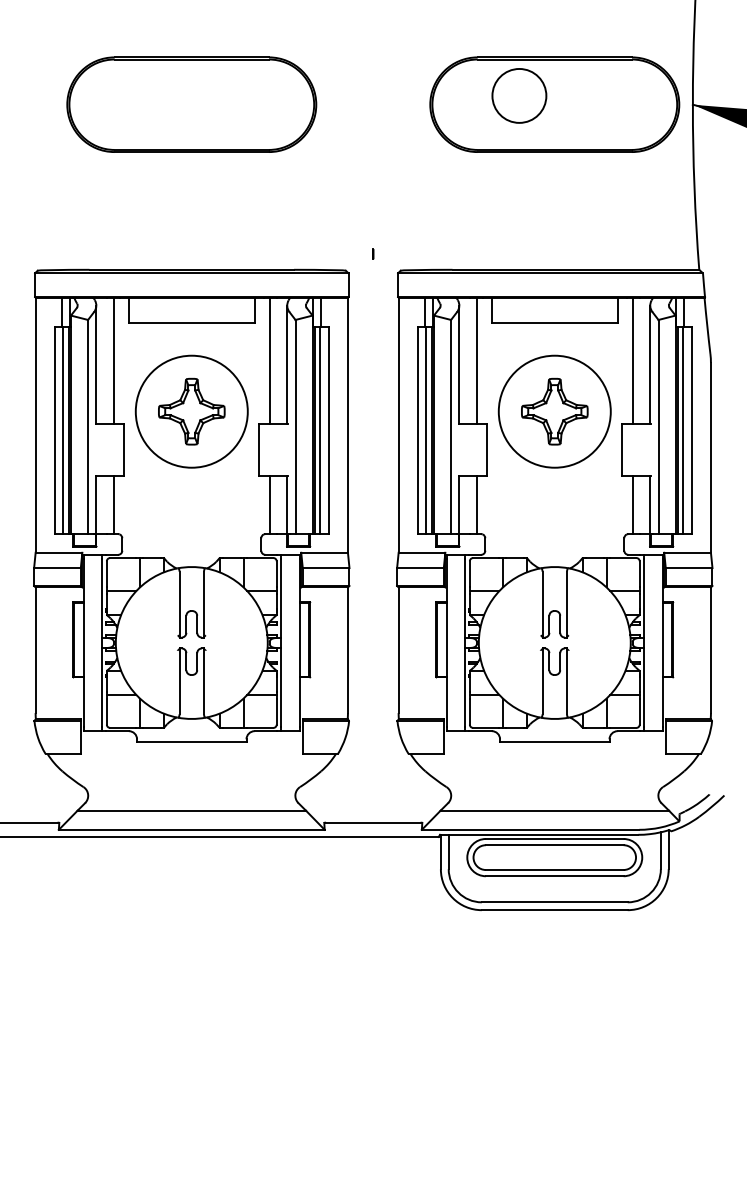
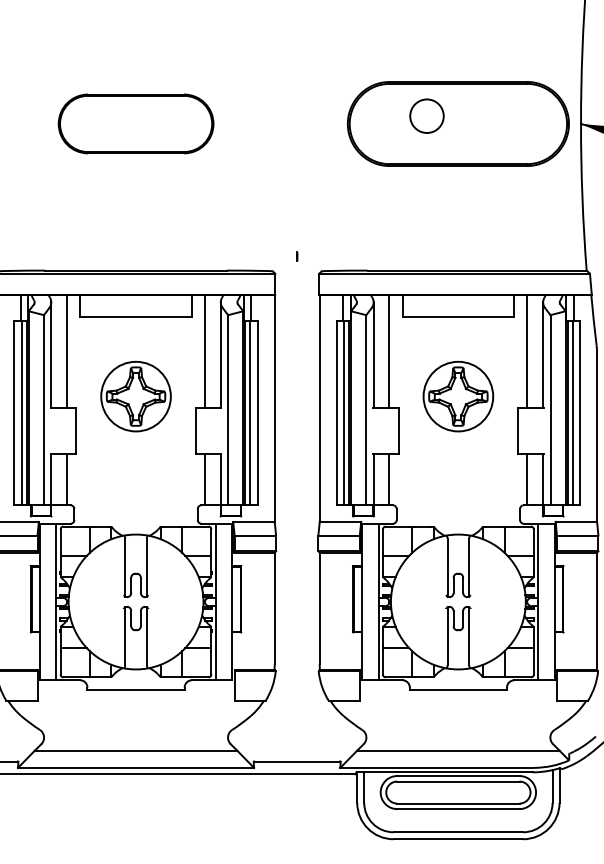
circle: (519, 95) -> (427, 115), size x0.7
part: (191, 104) -> (135, 123), size x0.7
circle: (191, 411) -> (135, 396), size x0.7
circle: (554, 411) -> (458, 396), size x0.7

